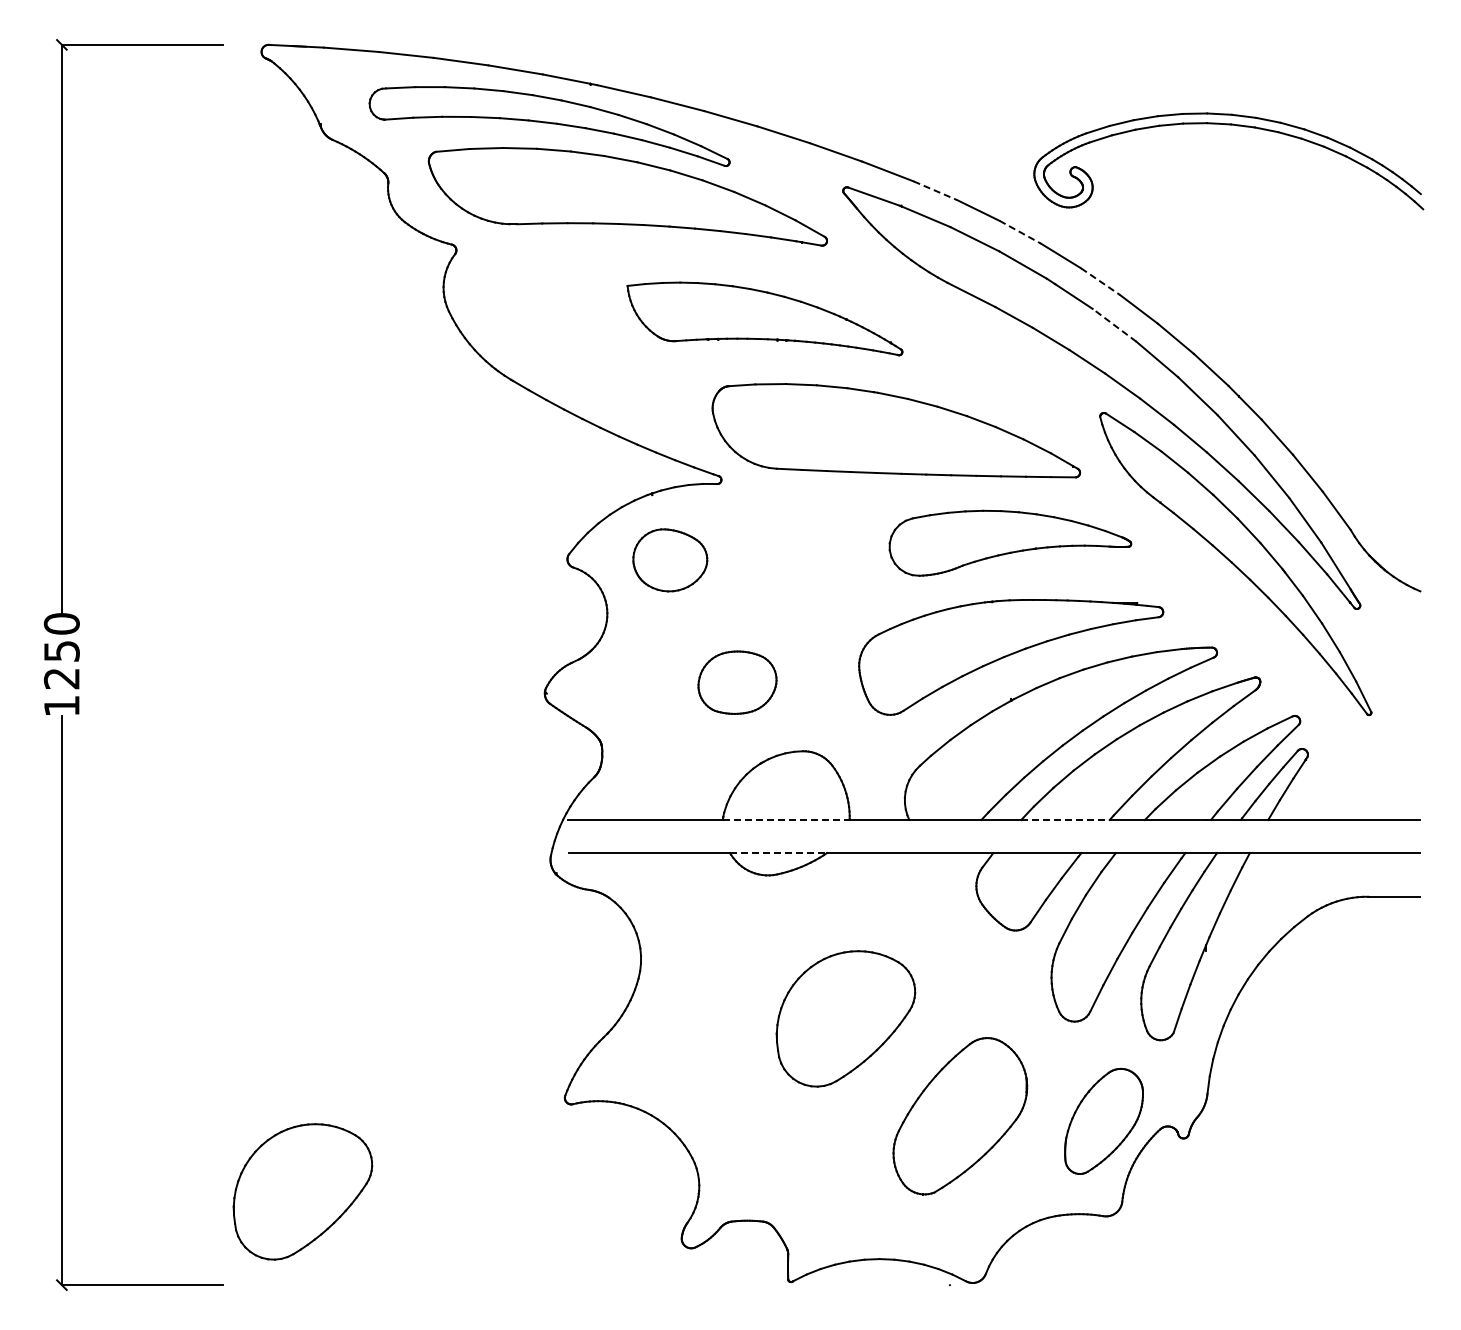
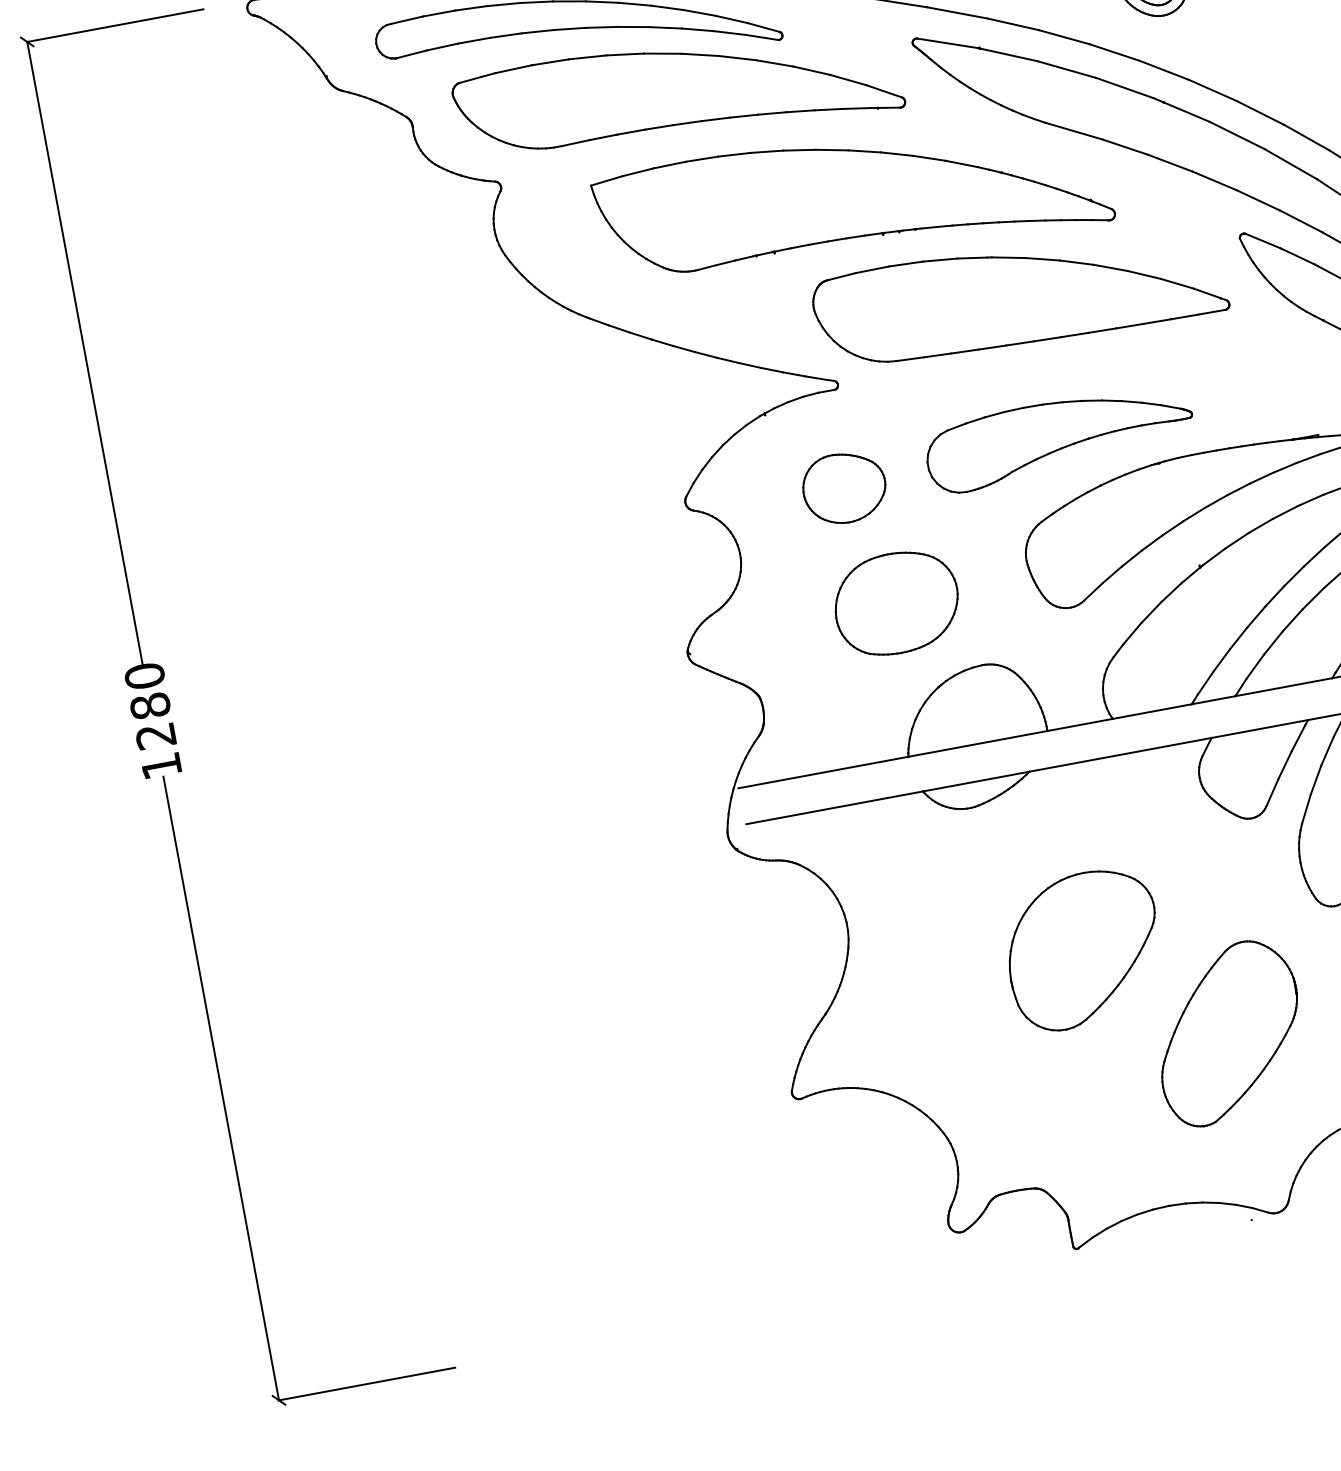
line: (935, 190) -> (1013, 24), dashed -> solid
line: (1020, 232) -> (1115, 52), dashed -> solid
line: (1100, 281) -> (1212, 90), dashed -> solid
part: (764, 318) -> (852, 199), size x1.67
line: (1114, 325) -> (1237, 135), dashed -> solid
part: (1010, 542) -> (1059, 437), moved
part: (670, 560) -> (844, 488), moved
text: (61, 650) -> (149, 705), 1250 -> 1280
part: (737, 682) -> (896, 603), size x1.43
line: (786, 820) -> (978, 744), dashed -> solid
line: (1065, 820) -> (1283, 687), dashed -> solid
line: (778, 852) -> (976, 781), dashed -> solid
part: (302, 1191) -> (523, 1248), removed

